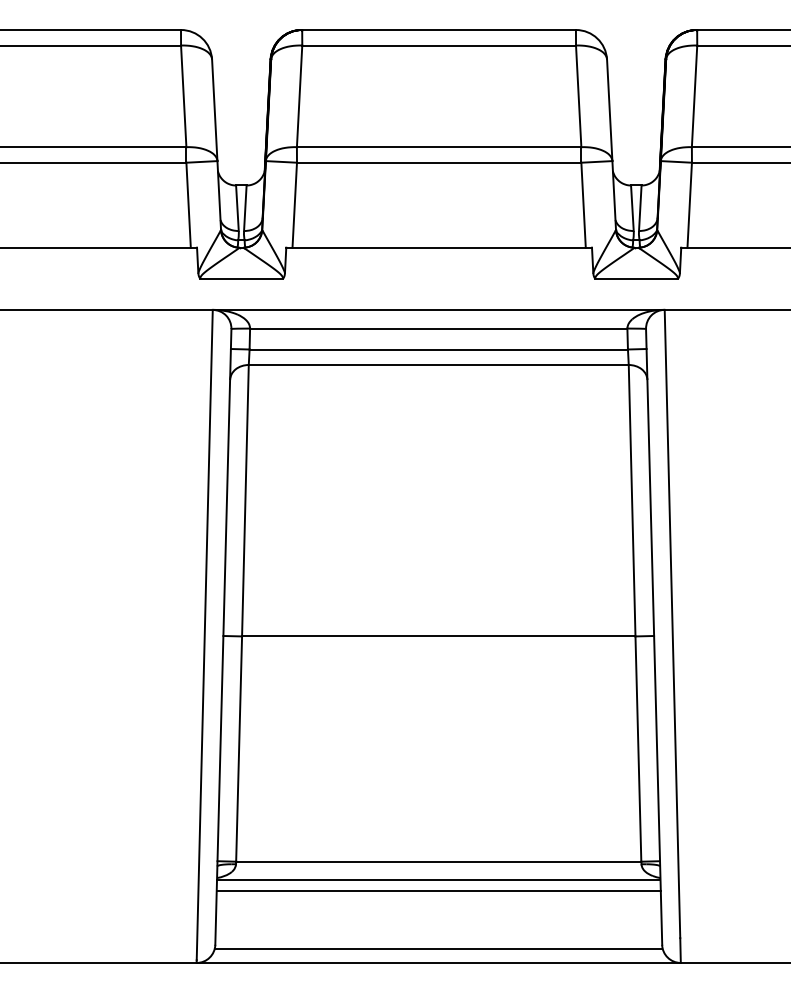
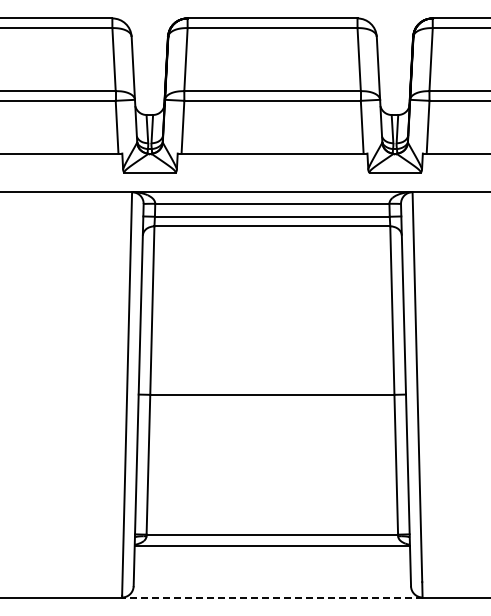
line: (439, 890) -> (272, 552), removed
line: (439, 948) -> (272, 588), removed
line: (437, 962) -> (271, 597), solid -> dashed

